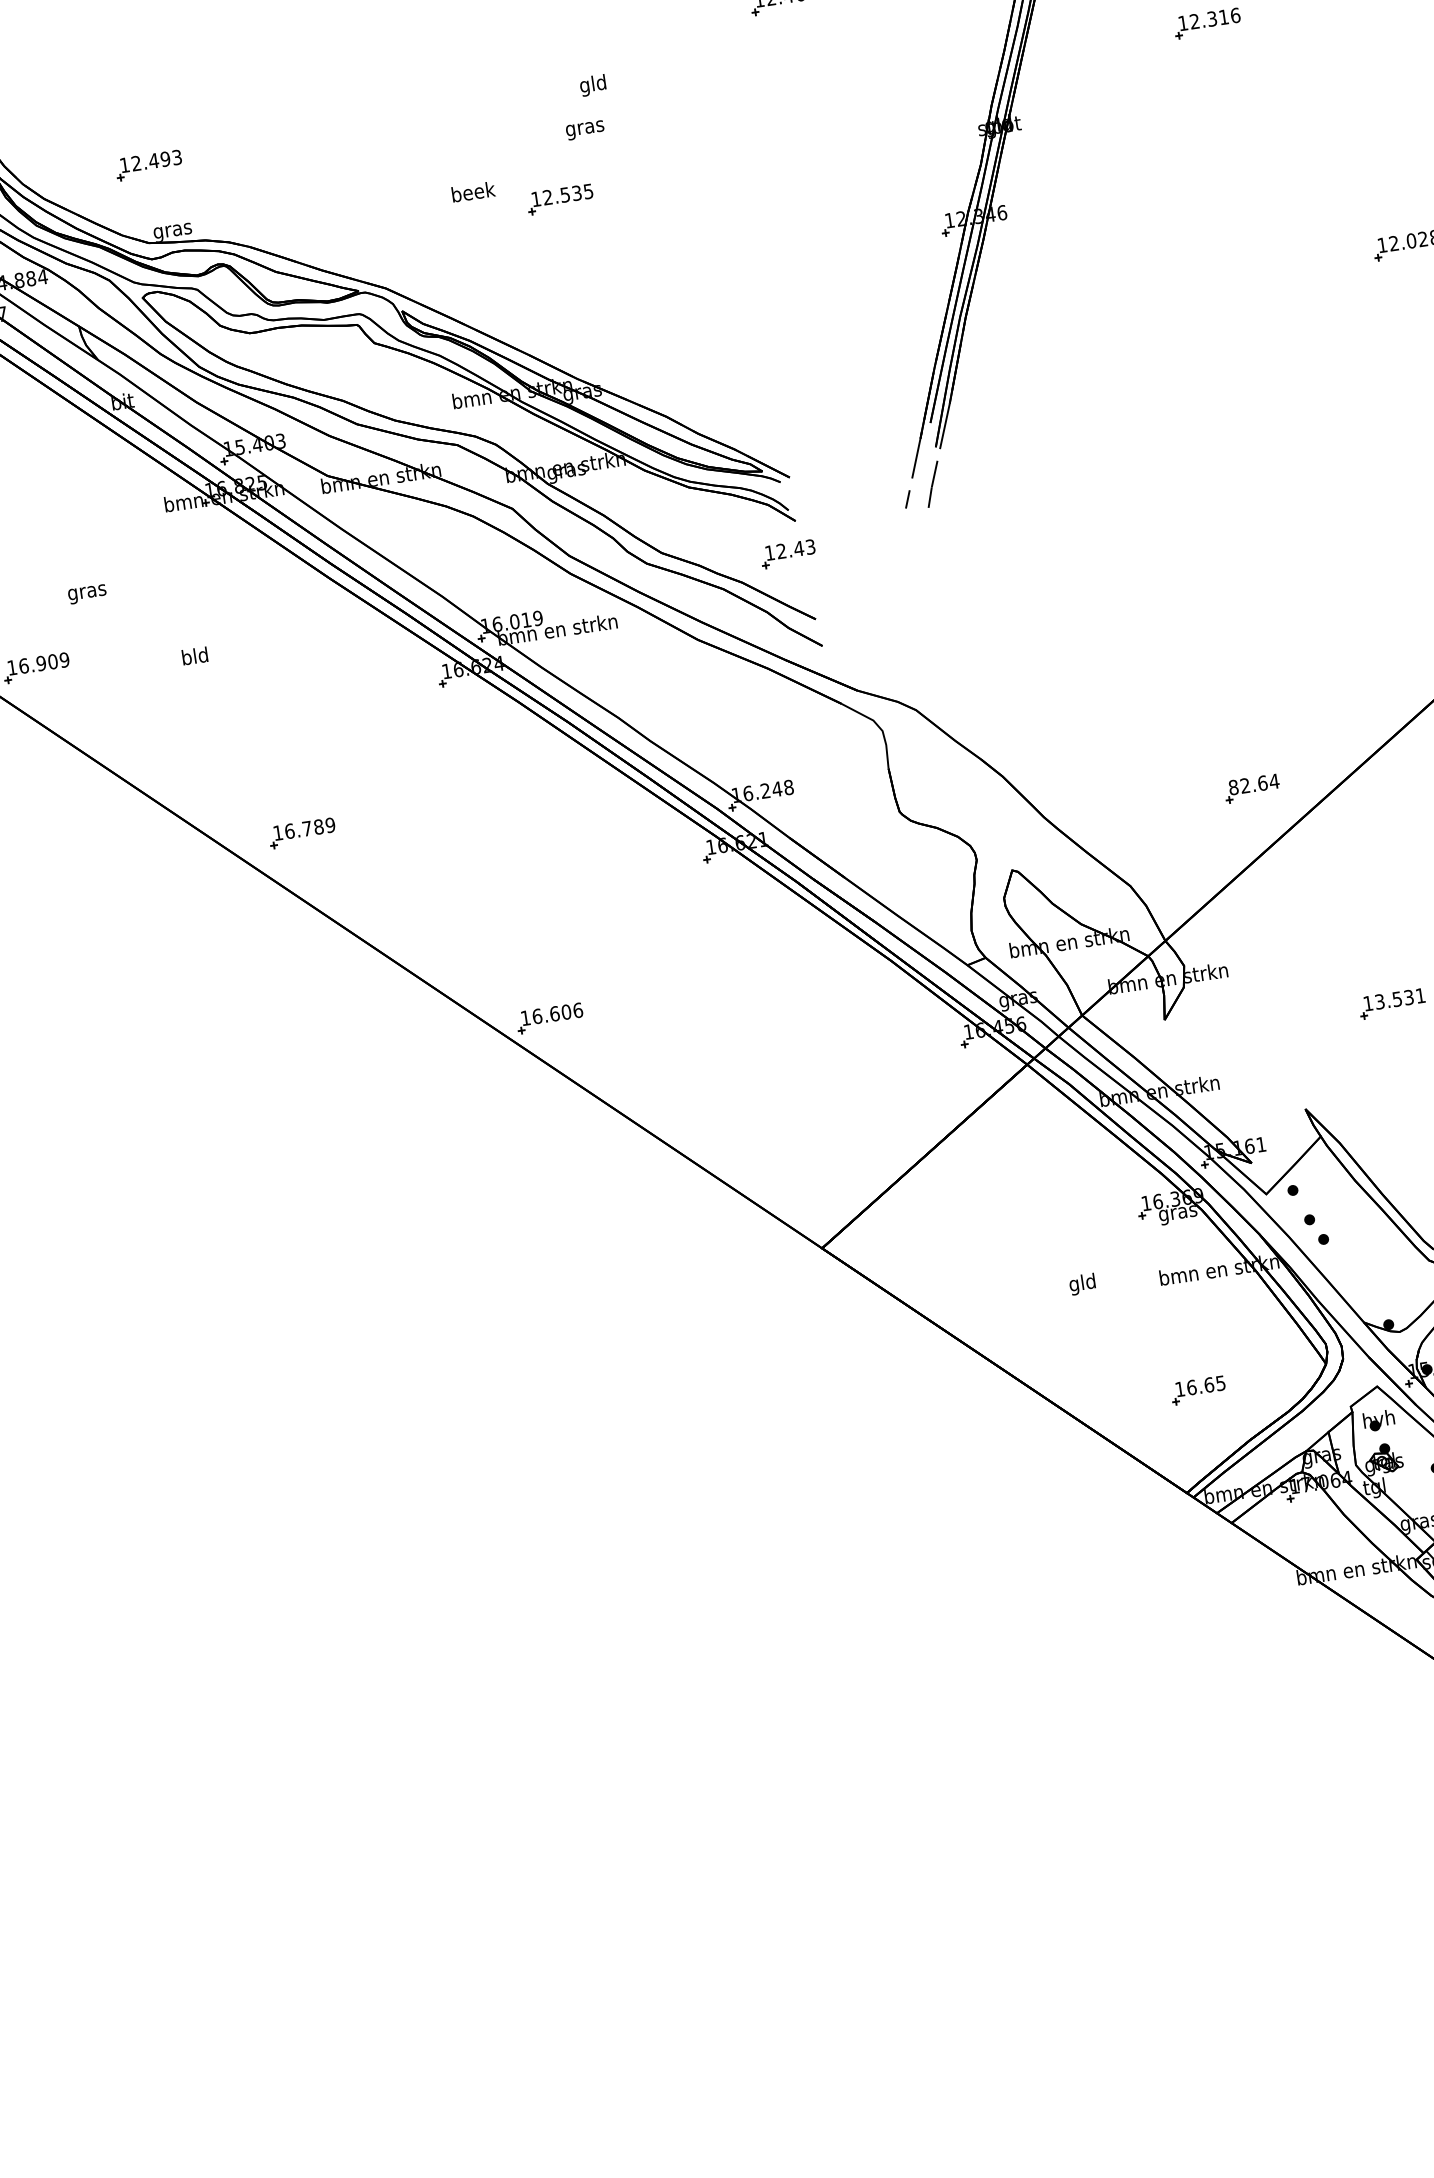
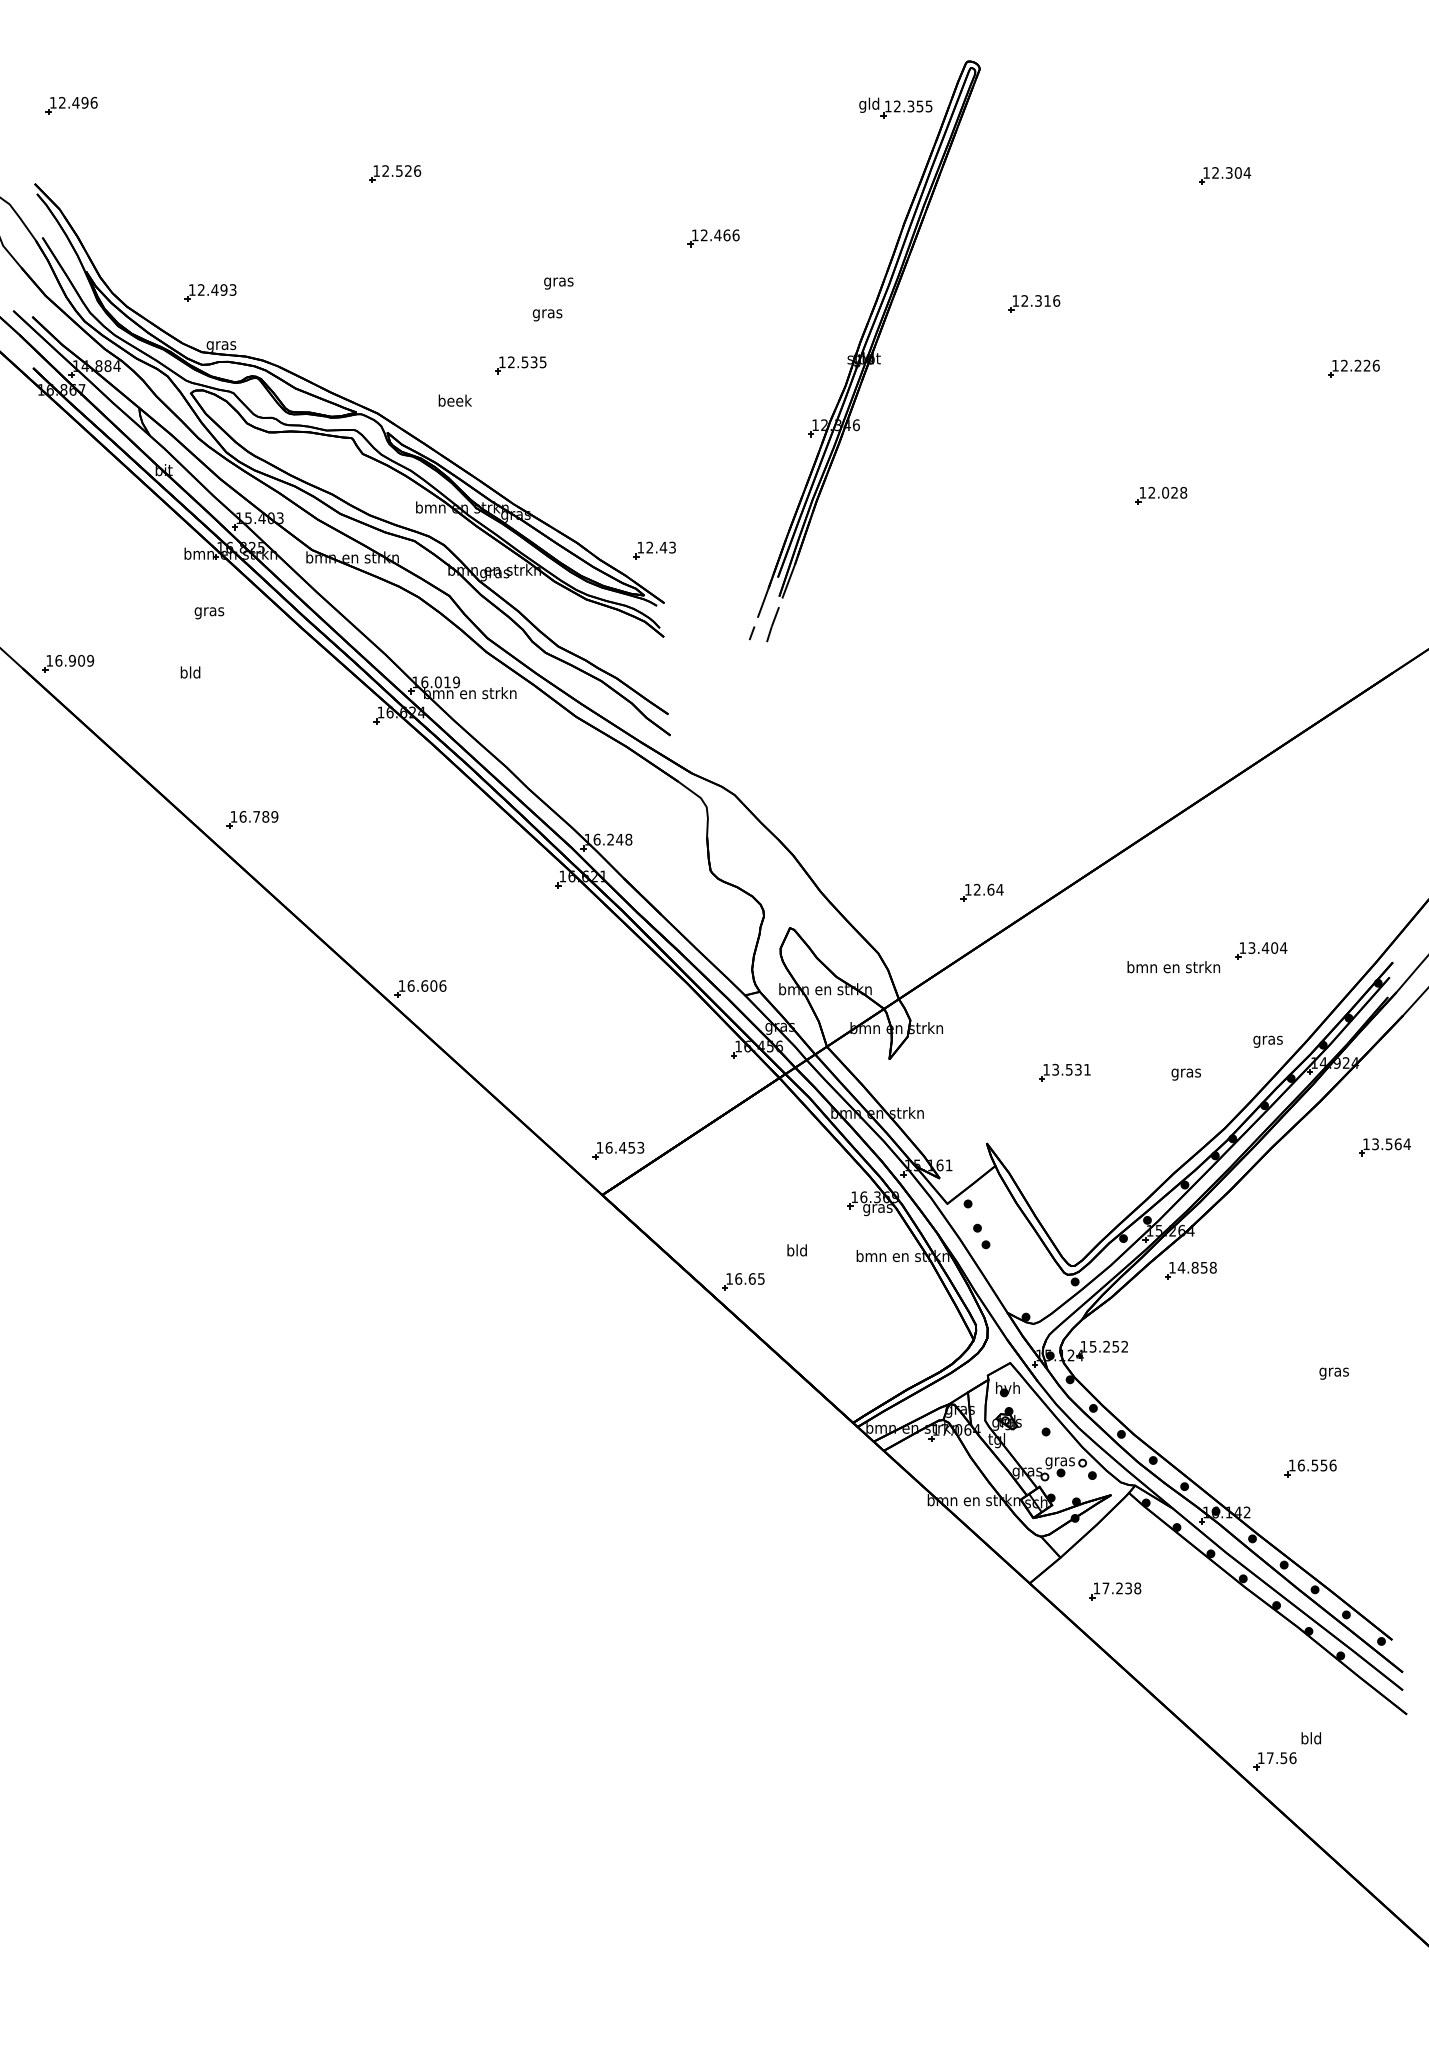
text: (592, 84) -> (558, 281), gld -> gras
text: (472, 191) -> (454, 400), moved
part: (788, 554) -> (654, 550), moved
text: (87, 594) -> (209, 613), moved
text: (1232, 787) -> (967, 889), 82.64 -> 12.64
part: (834, 1188) -> (618, 1150), added
text: (1074, 1285) -> (790, 1251), gld -> bld
part: (1198, 1389) -> (743, 1281), moved

